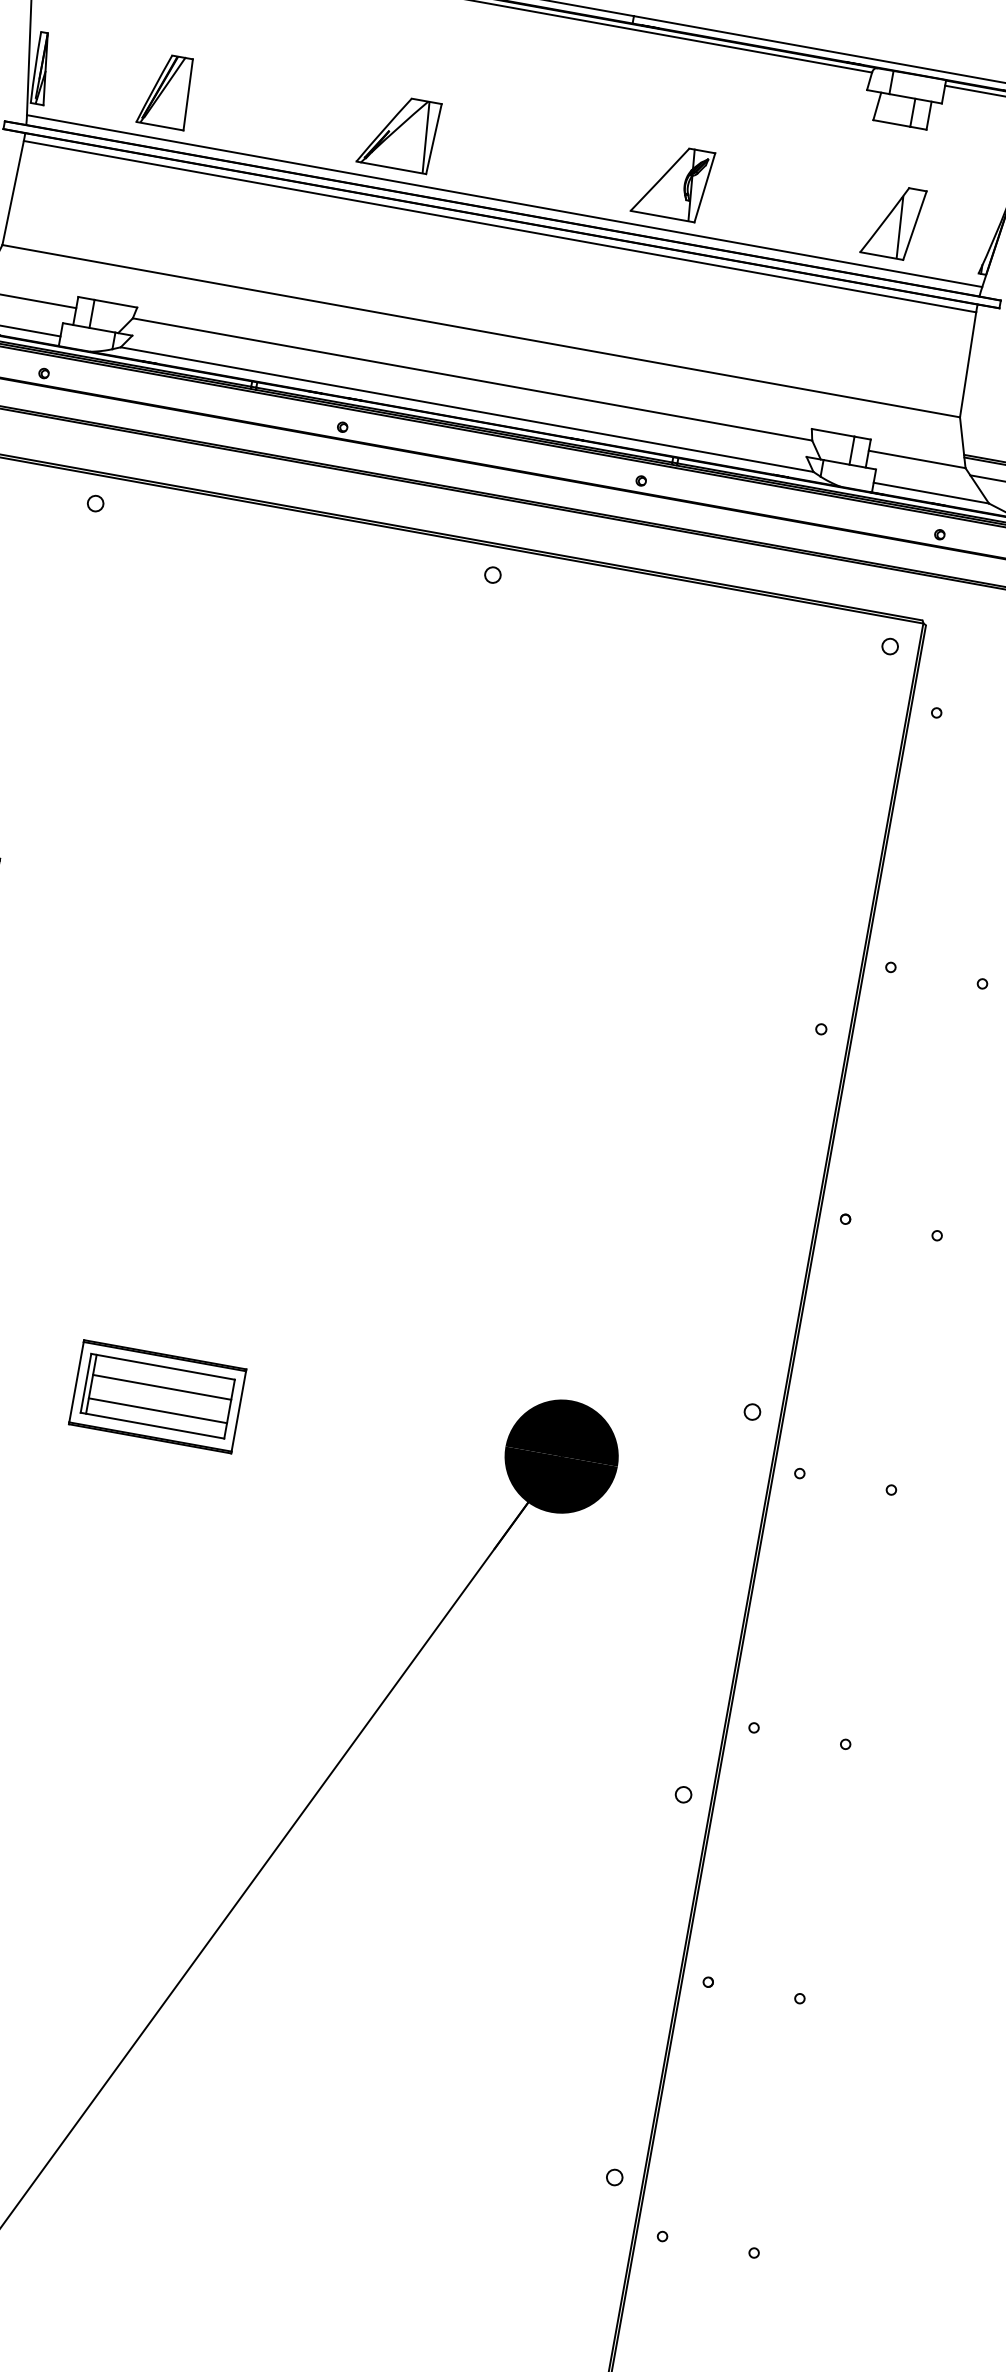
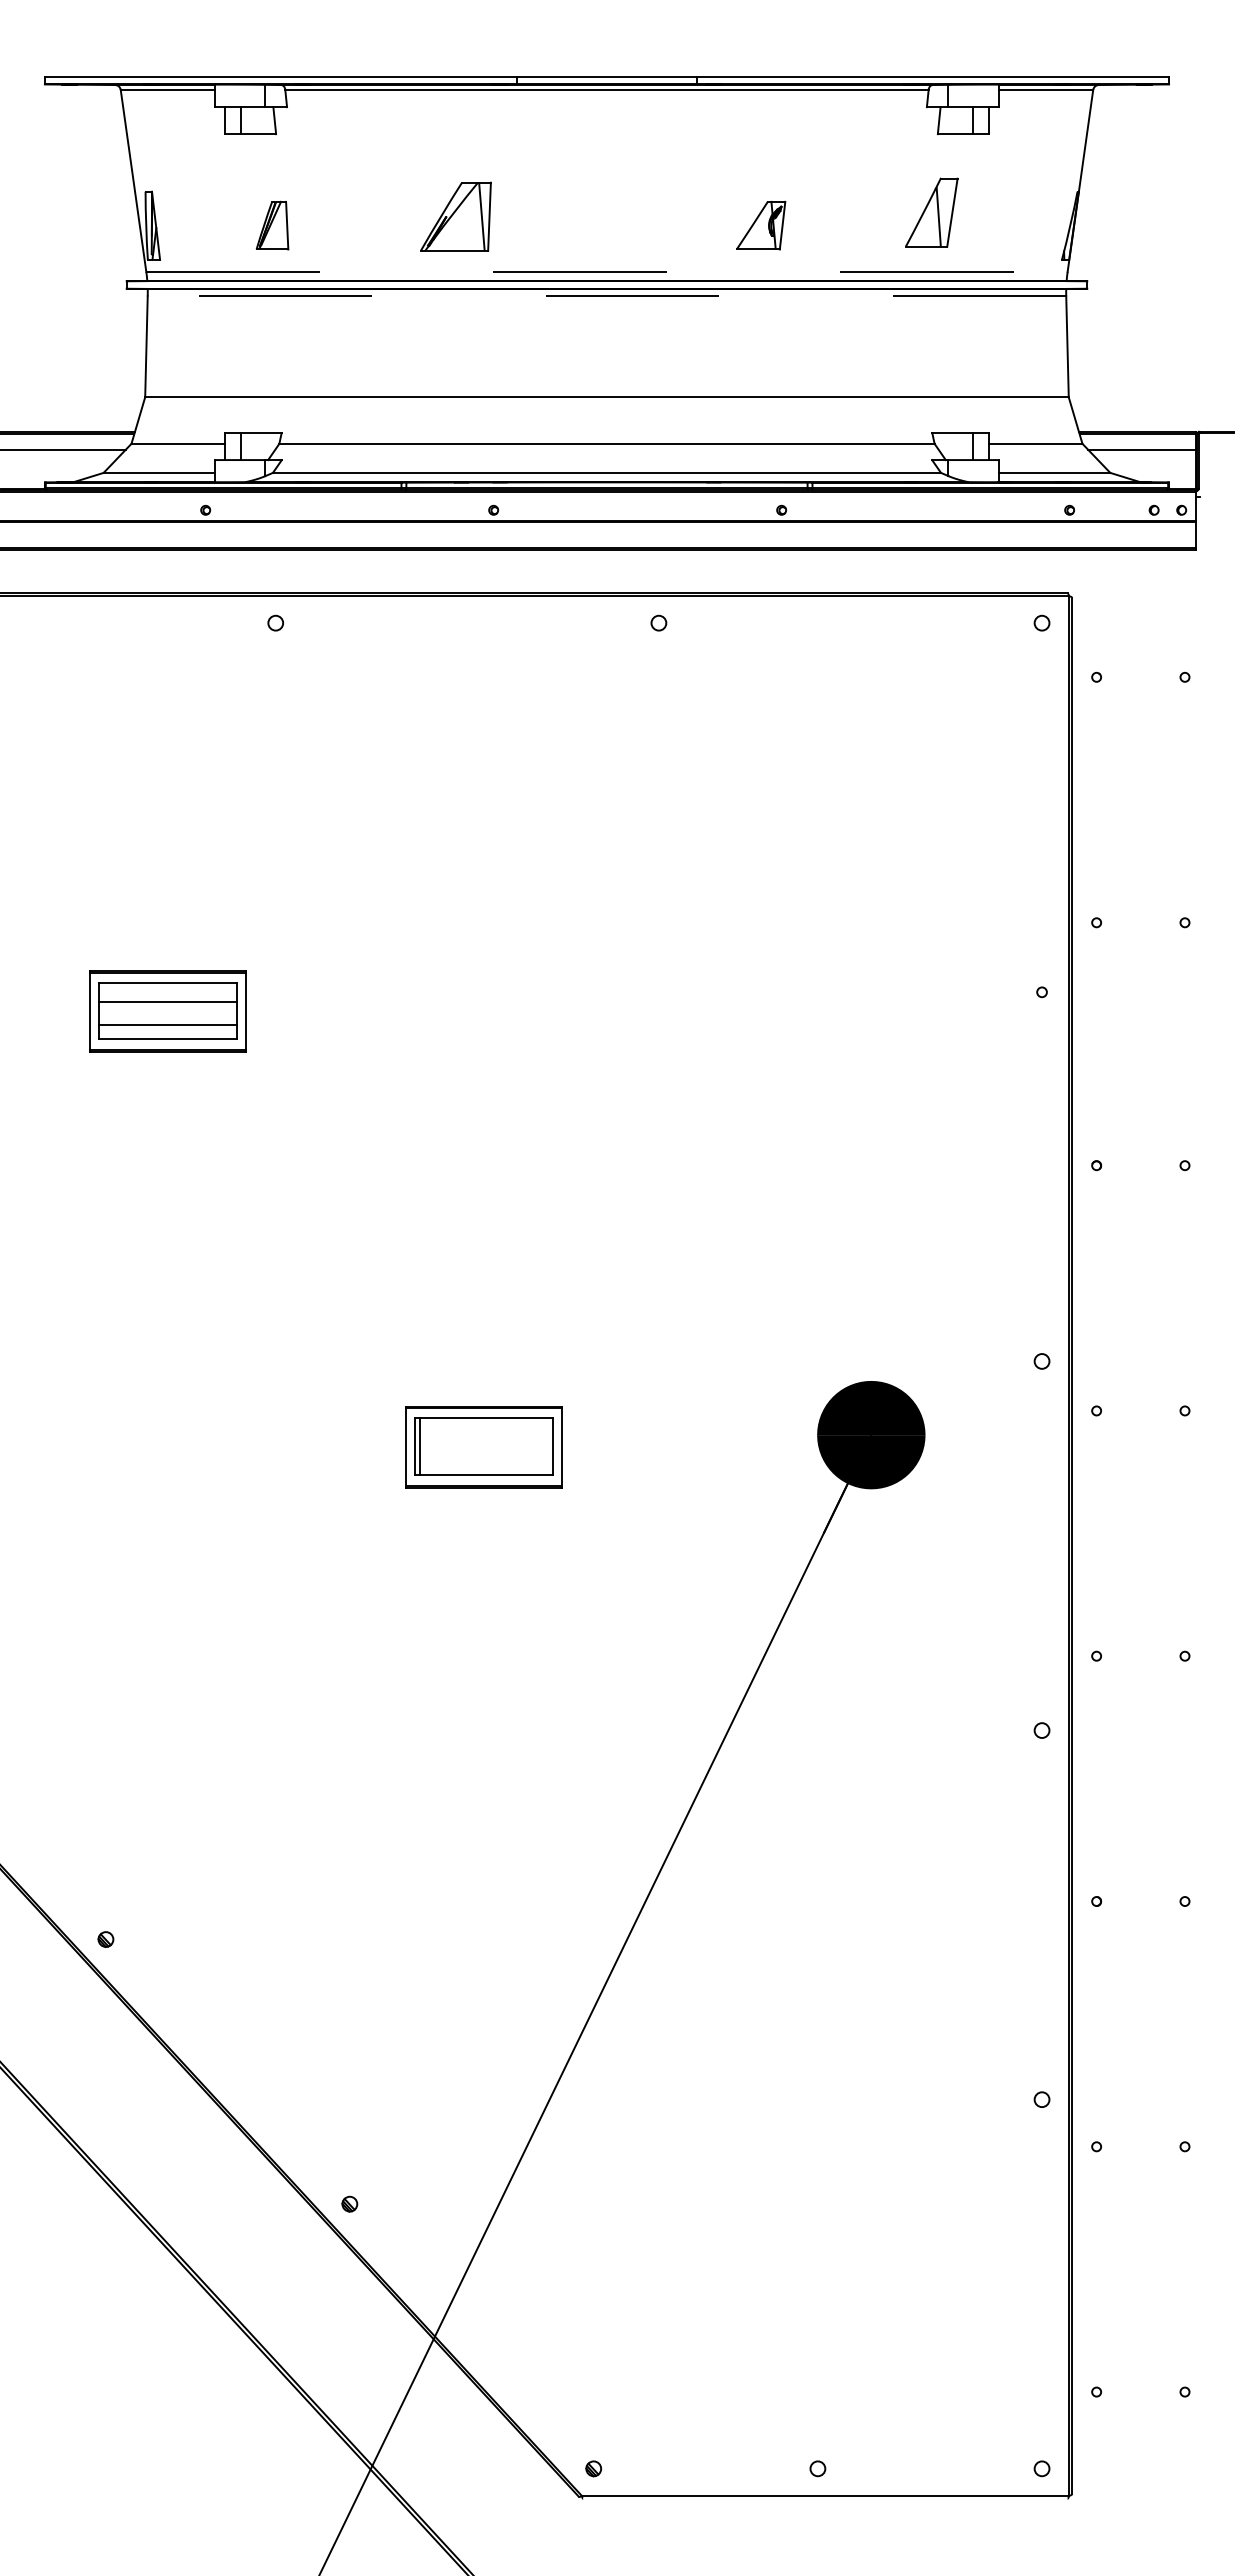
part: (166, 90) -> (272, 225), size x0.7
part: (398, 132) -> (455, 216), moved
part: (672, 181) -> (760, 225), size x0.7
line: (504, 200) -> (606, 271), solid -> dashed
part: (893, 221) -> (931, 212), moved
line: (499, 226) -> (606, 296), solid -> dashed
line: (162, 1387) -> (486, 1437), removed
line: (157, 1411) -> (486, 1460), removed

